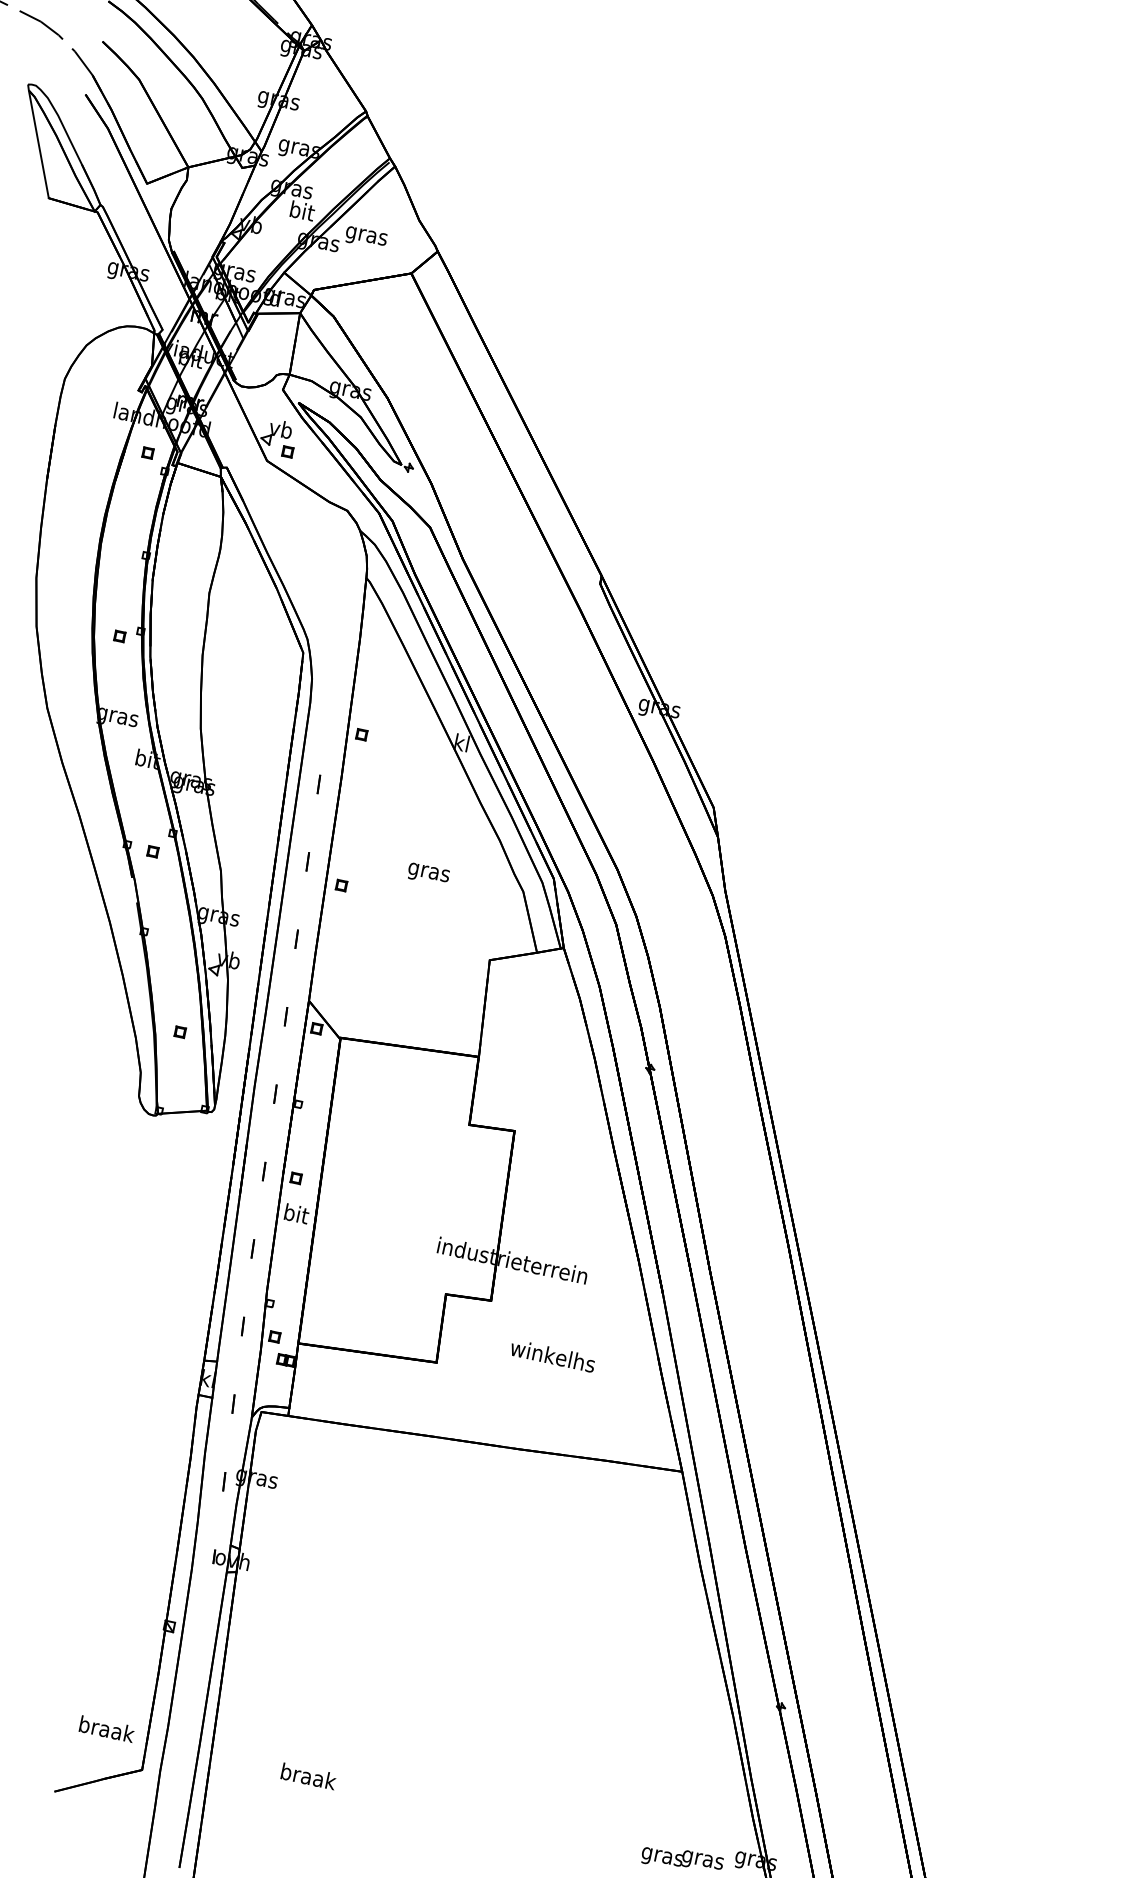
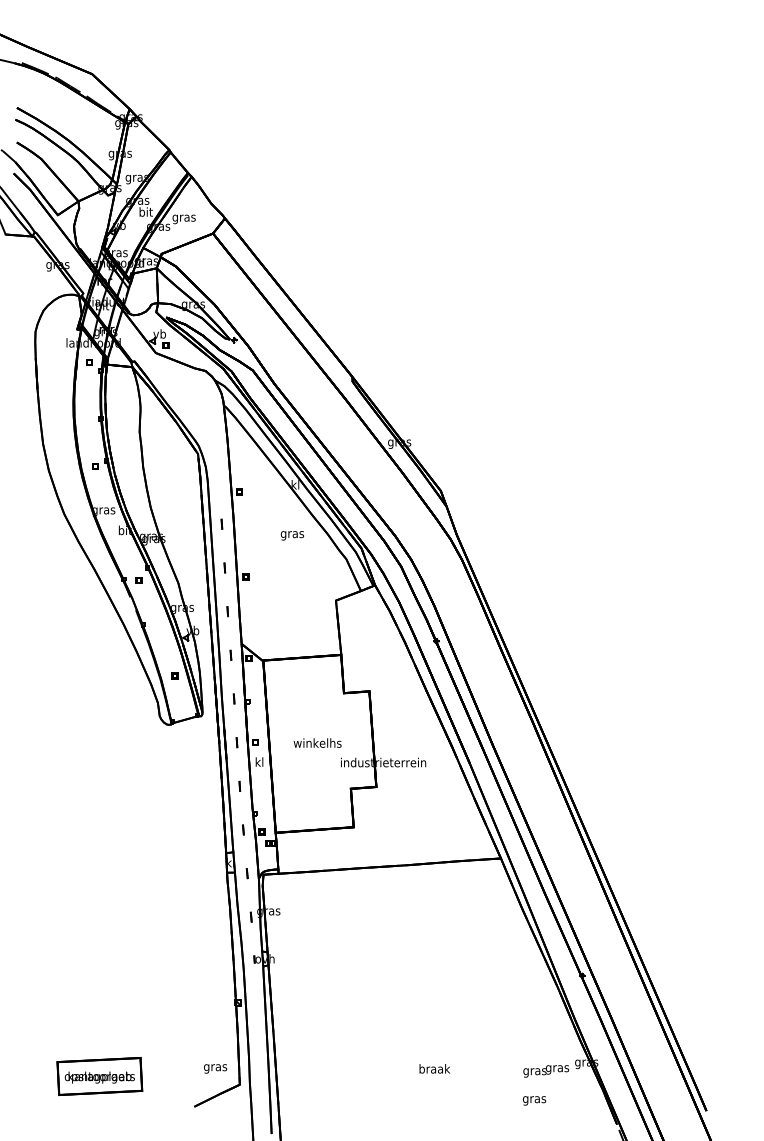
text: (426, 873) -> (291, 535), moved
text: (296, 1212) -> (259, 761), bit -> kl
text: (552, 1354) -> (317, 742), moved
text: (106, 1730) -> (215, 1067), braak -> gras
text: (308, 1775) -> (434, 1068), moved

